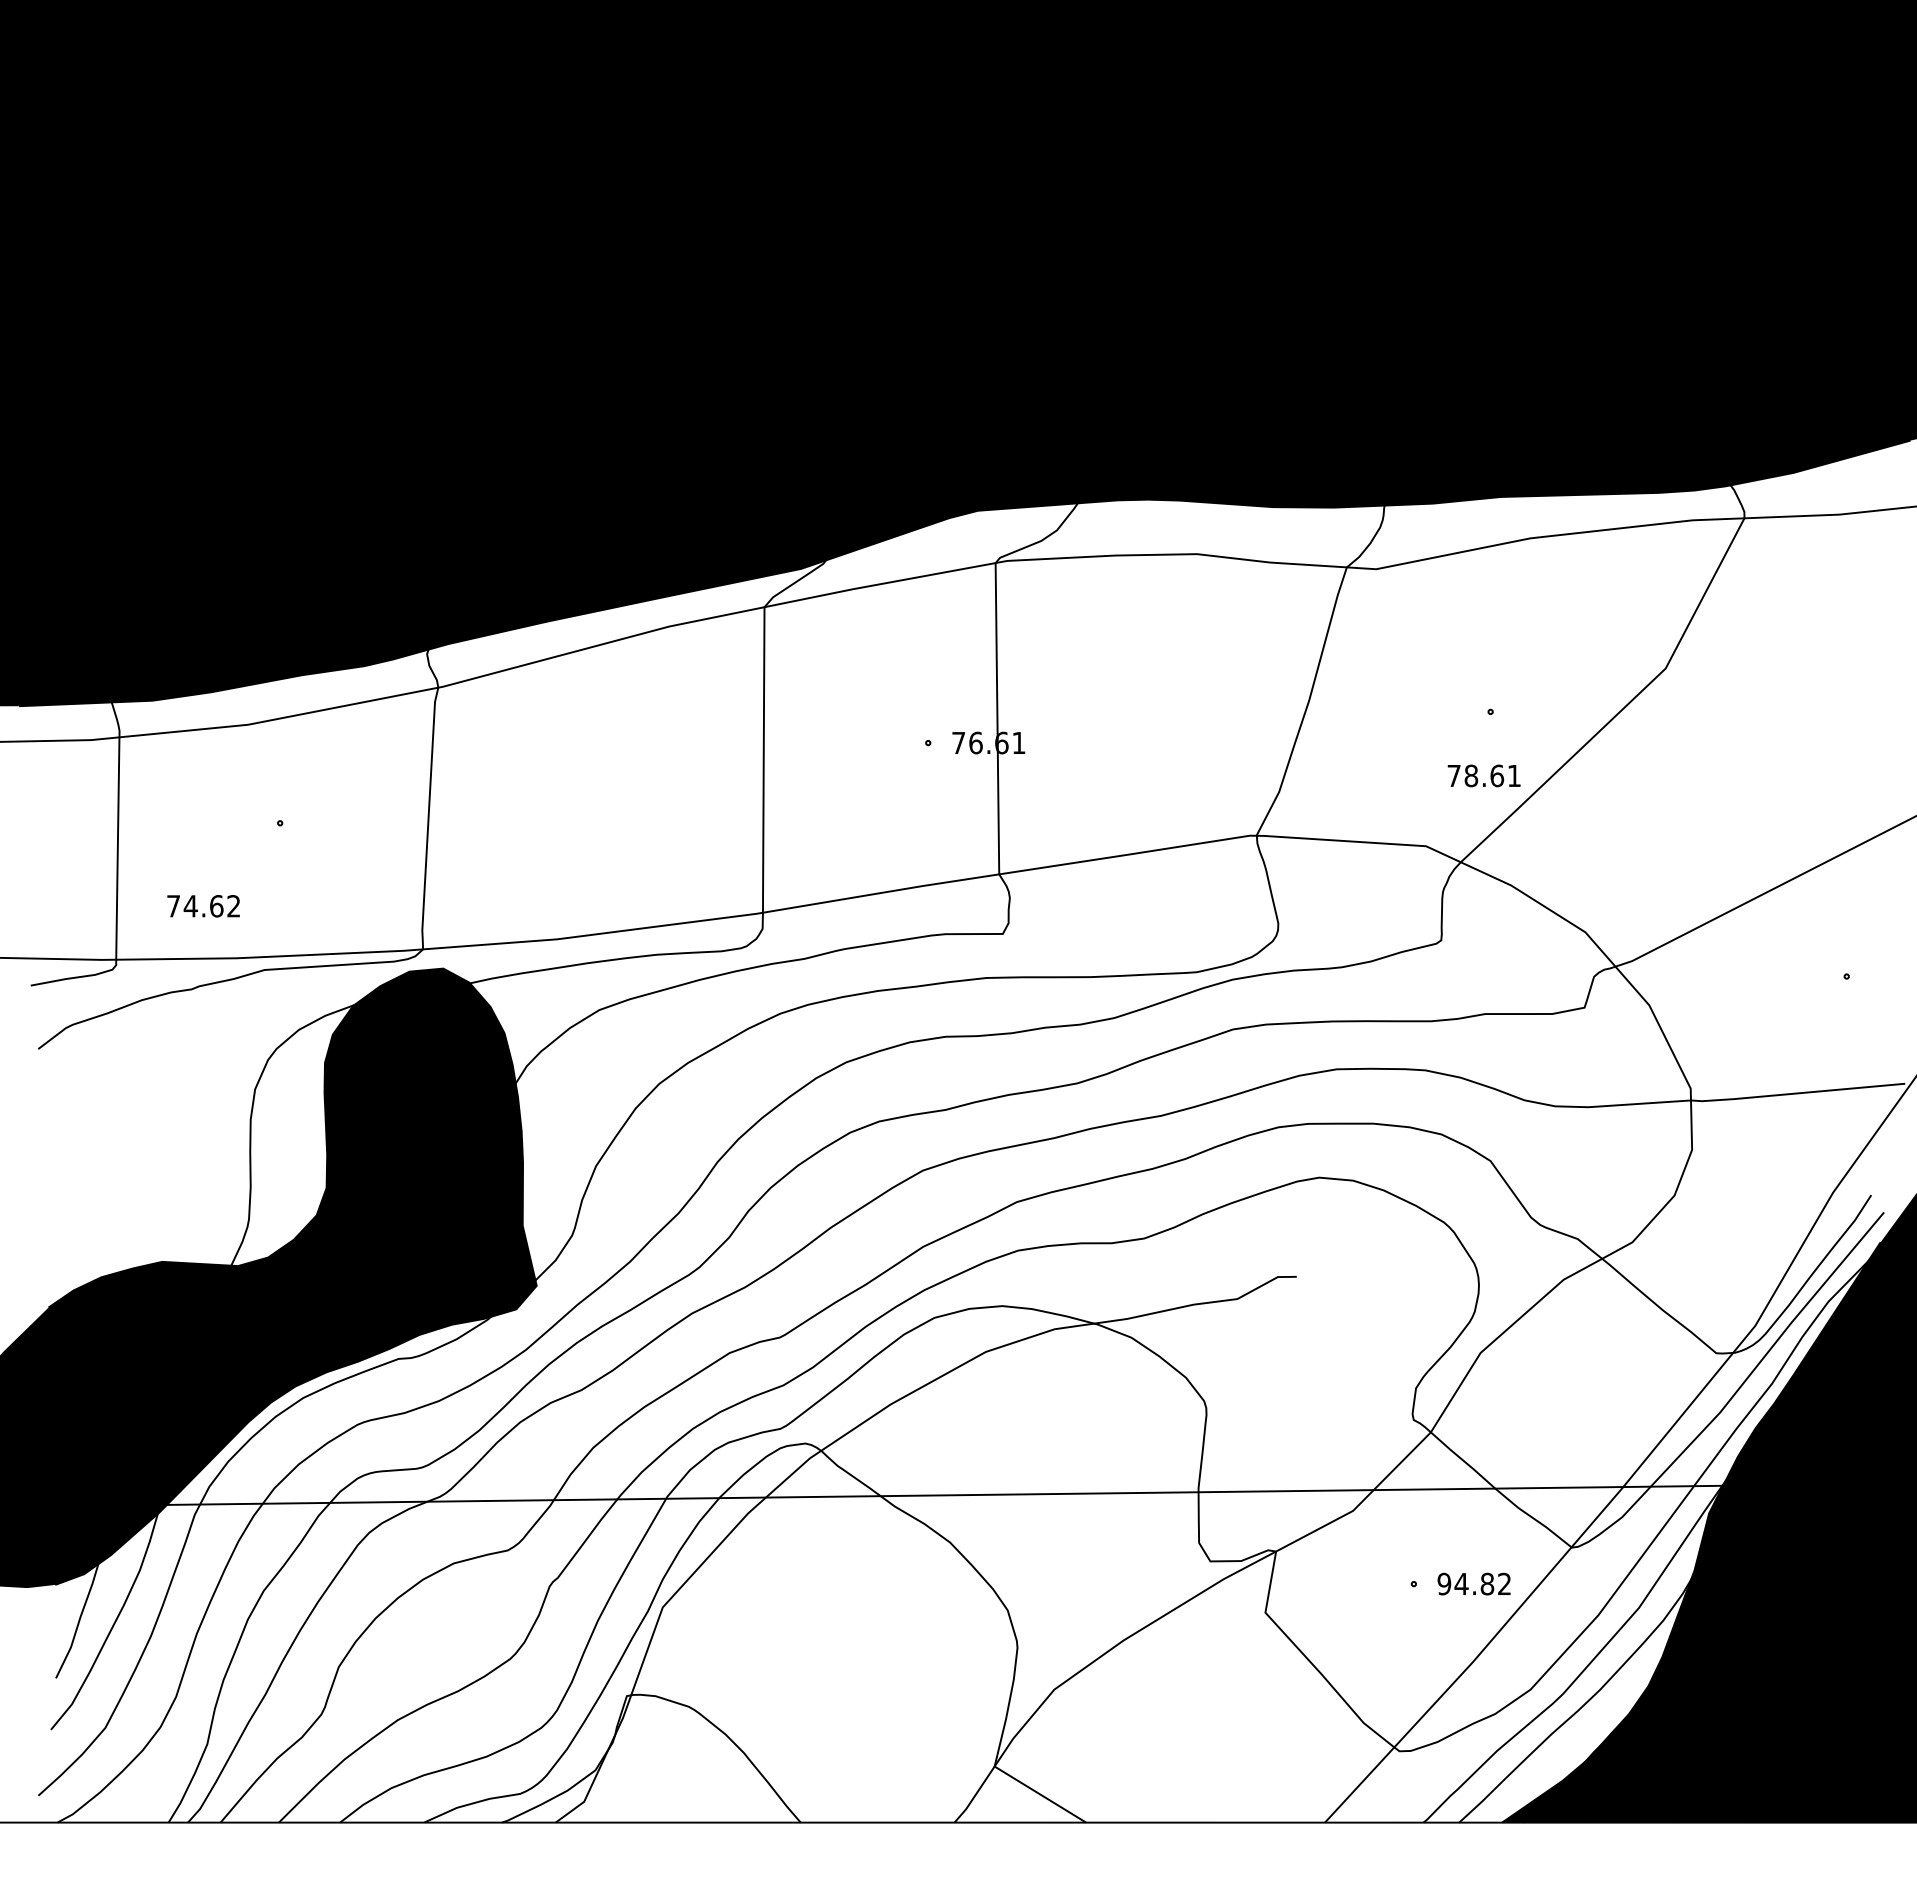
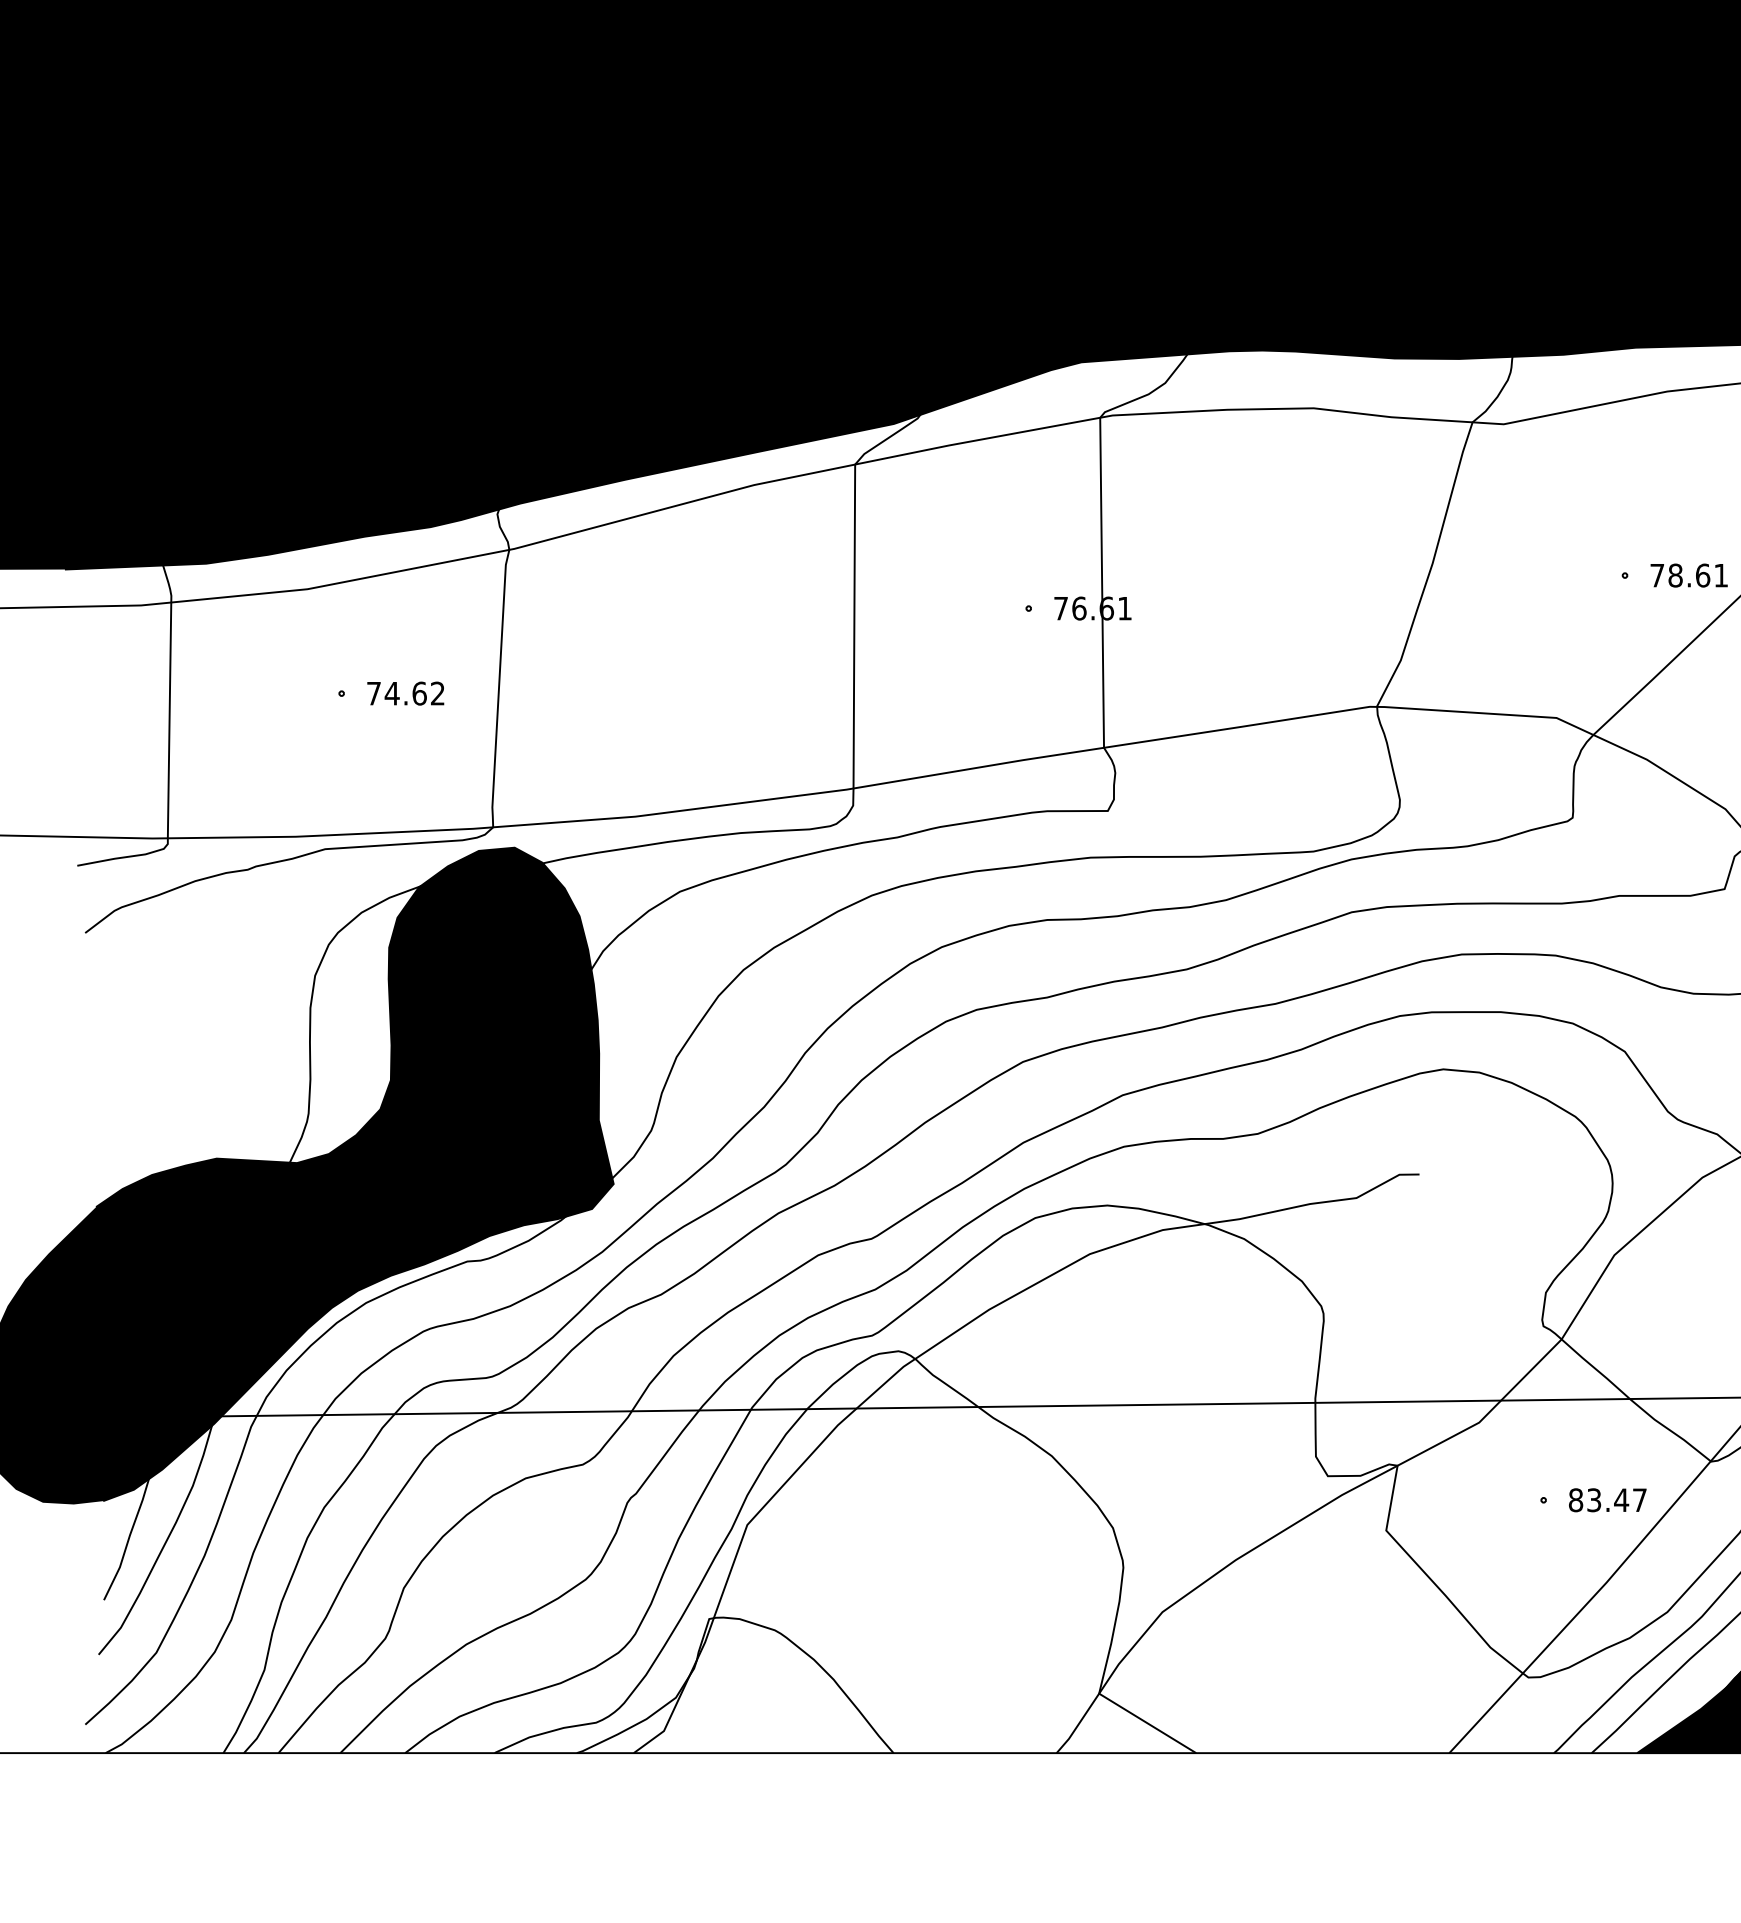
text: (1483, 775) -> (1688, 575), moved
text: (203, 906) -> (405, 693), moved
text: (1473, 1583) -> (1606, 1499), 94.82 -> 83.47

